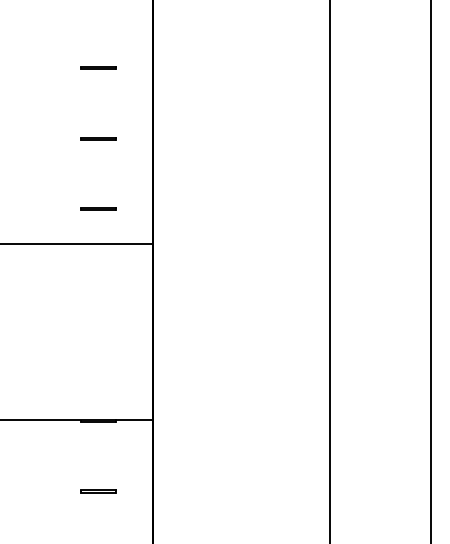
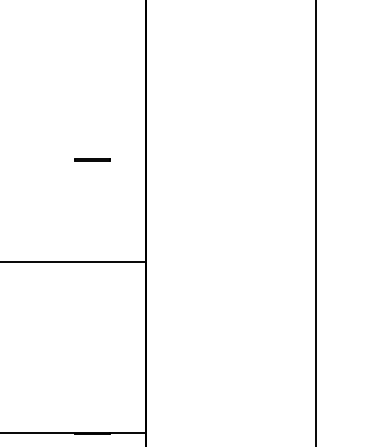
line: (98, 67) -> (92, 91), removed
line: (98, 208) -> (92, 227), removed

